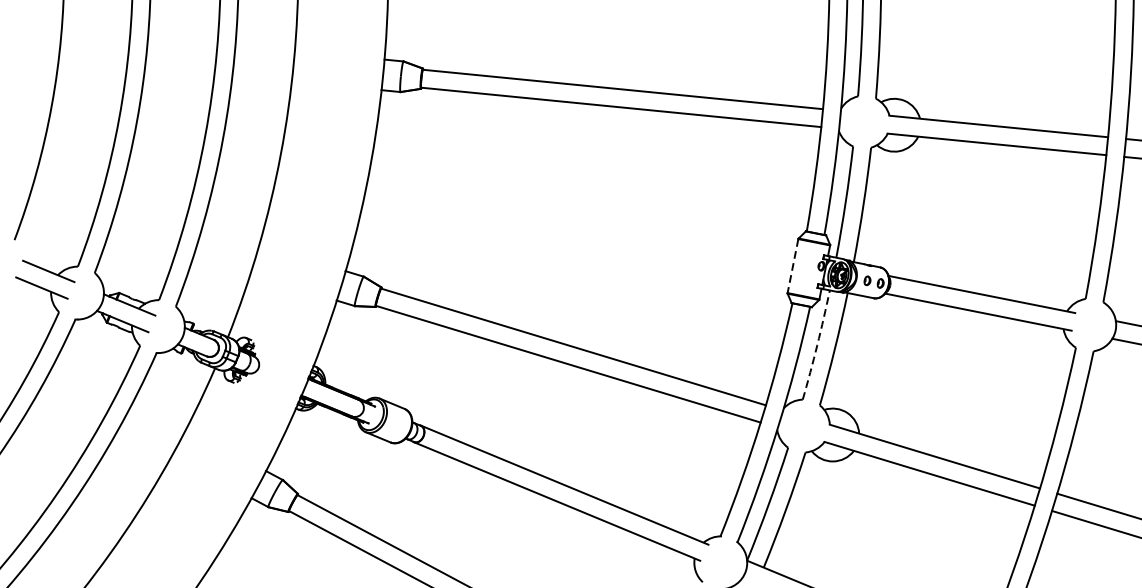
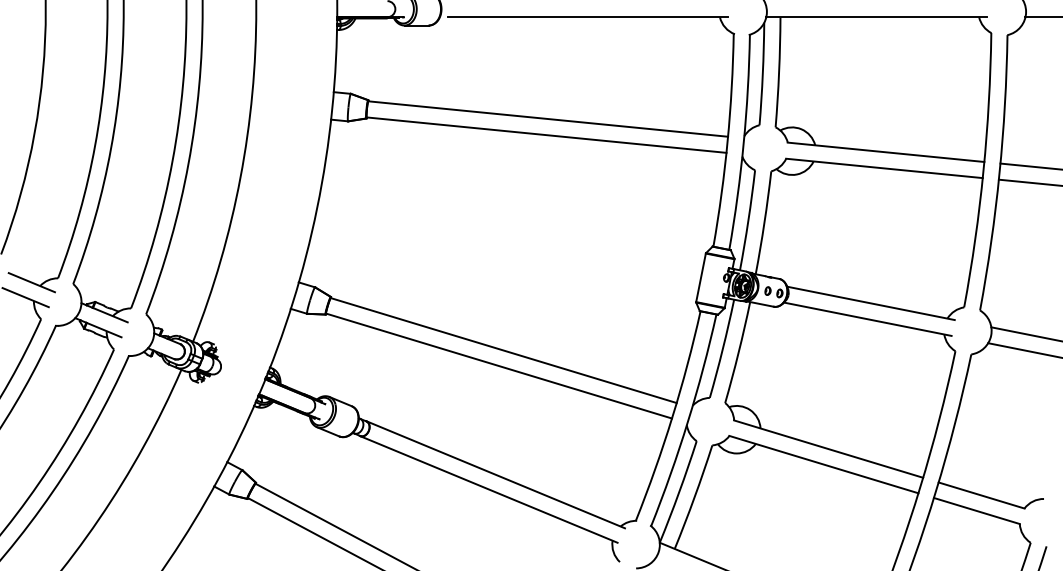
line: (793, 265) -> (701, 277), dashed -> solid
arc: (816, 345) -> (722, 349), dashed -> solid

